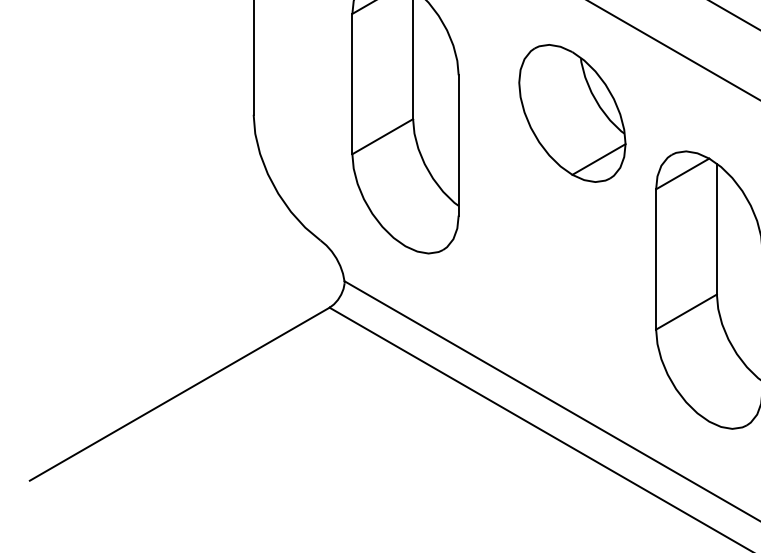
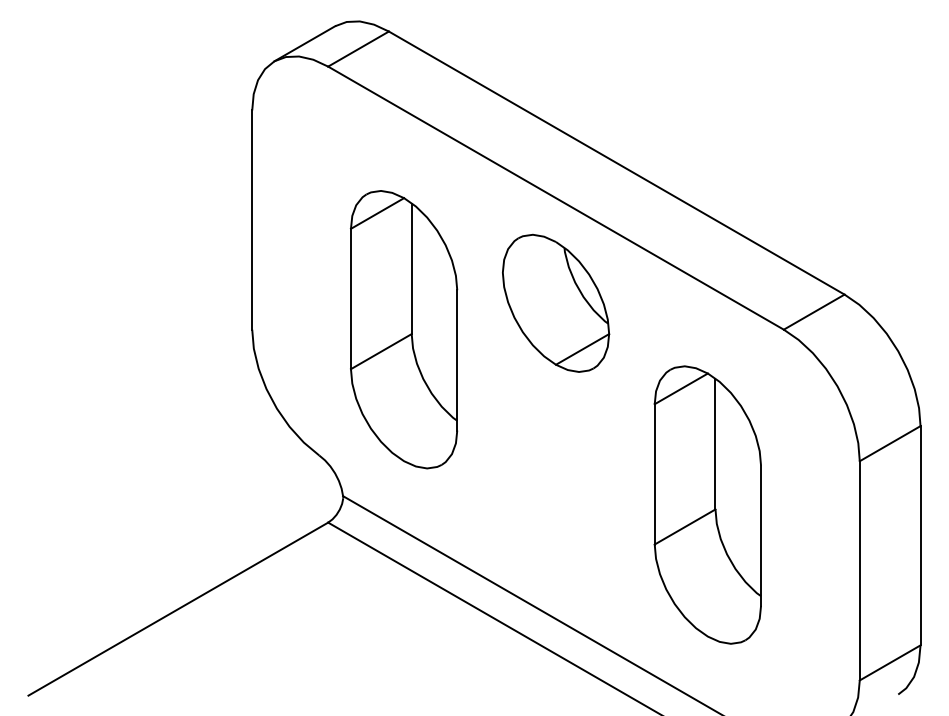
part: (572, 112) -> (556, 302), moved

